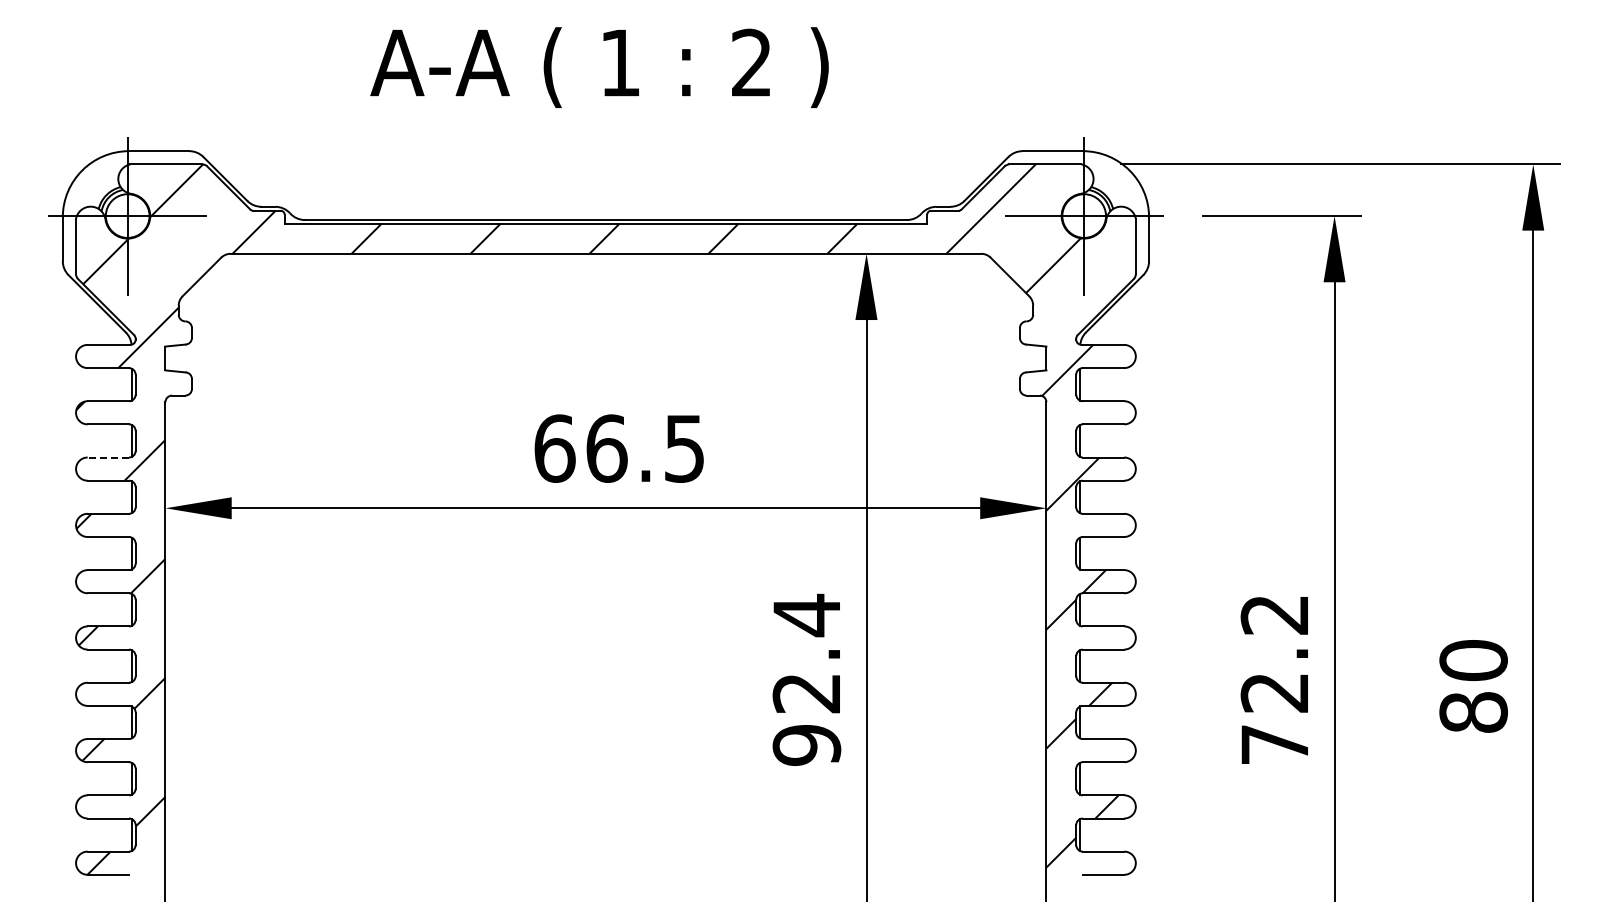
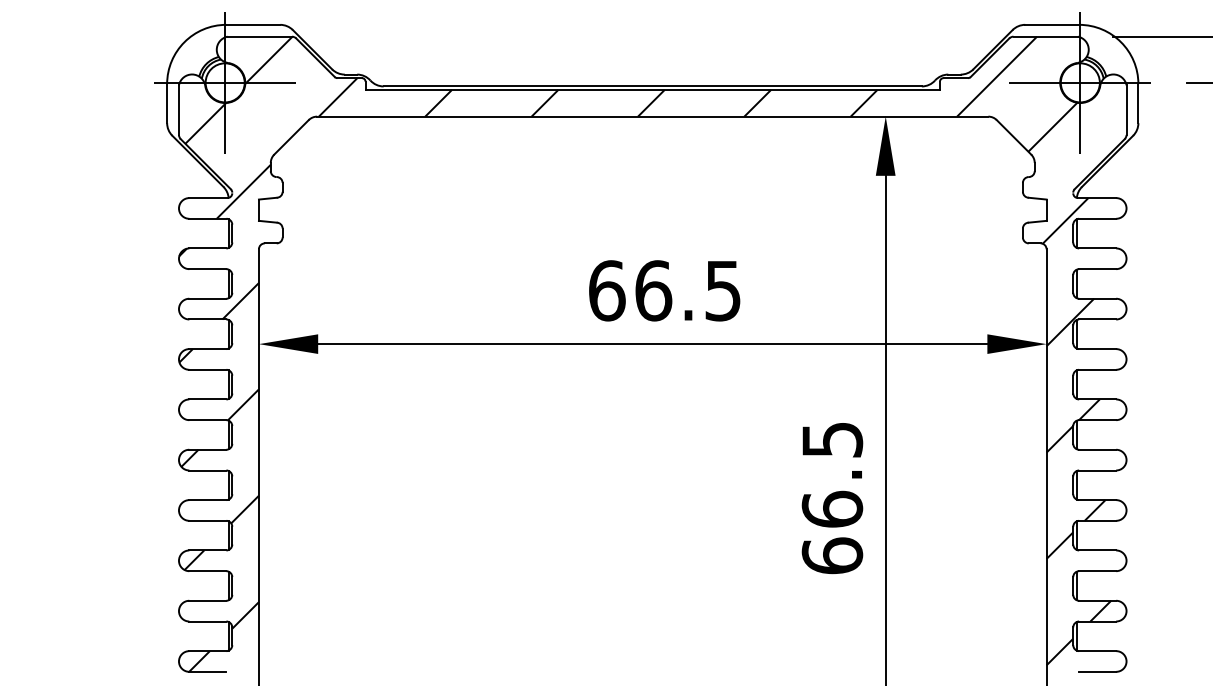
line: (108, 457) -> (207, 298), dashed -> solid
text: (806, 679) -> (832, 497), 92.4 -> 66.5

